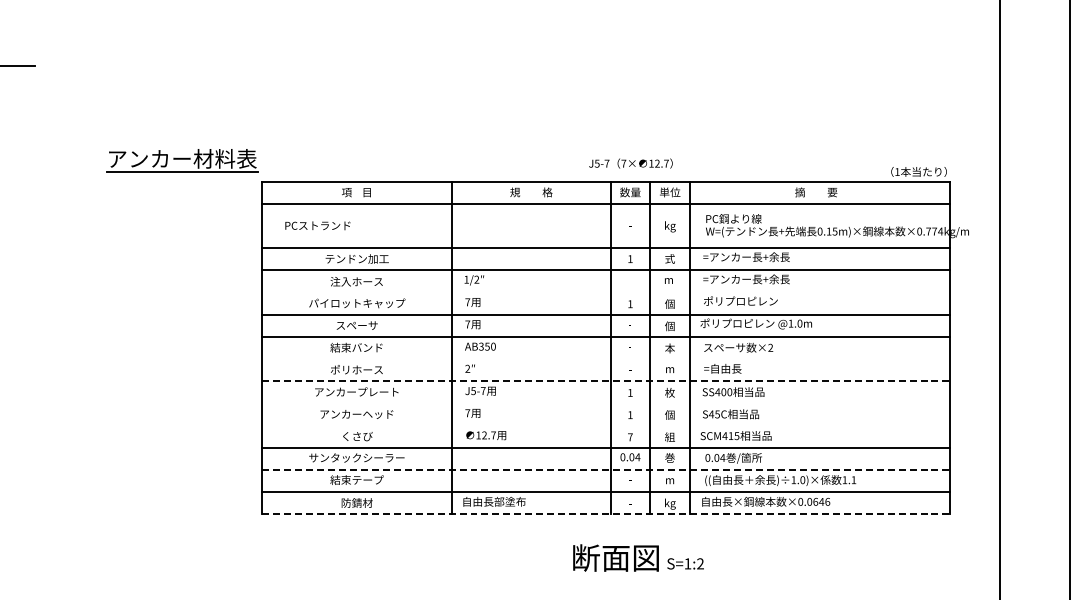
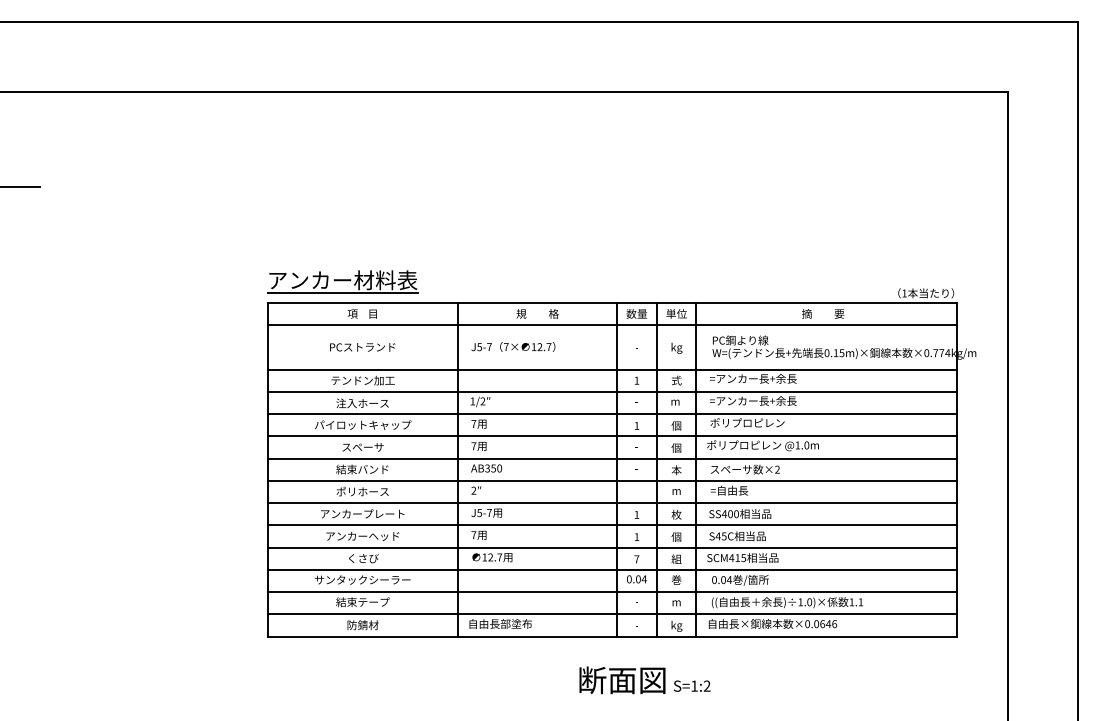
part: (182, 160) -> (342, 281), moved
text: (631, 163) -> (513, 346), moved
text: (317, 225) -> (362, 347), moved
line: (605, 292) -> (611, 414), added
line: (605, 358) -> (611, 480), added
line: (606, 381) -> (612, 503), dashed -> solid
line: (605, 403) -> (611, 525), added
line: (605, 425) -> (611, 547), added
line: (606, 470) -> (612, 592), dashed -> solid
line: (606, 514) -> (612, 636), dashed -> solid

